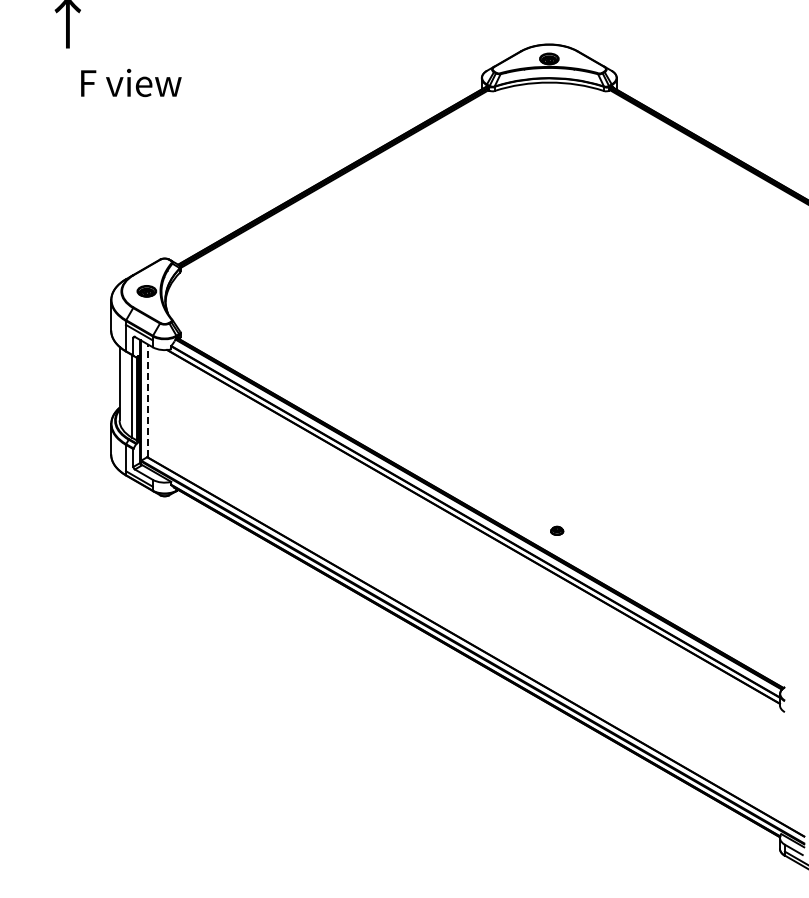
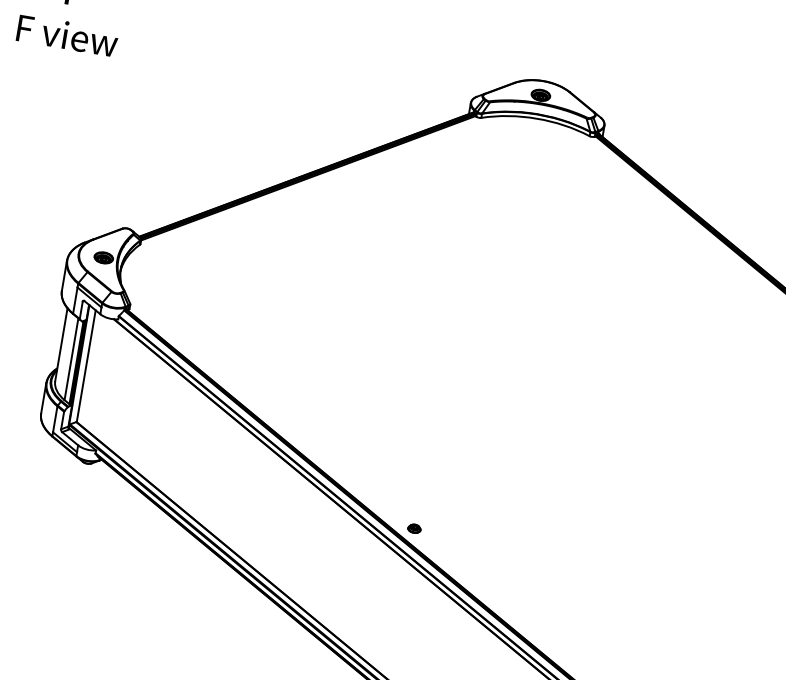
text: (131, 82) -> (67, 35), moved
line: (147, 400) -> (86, 365), dashed -> solid
part: (557, 530) -> (414, 528), moved

